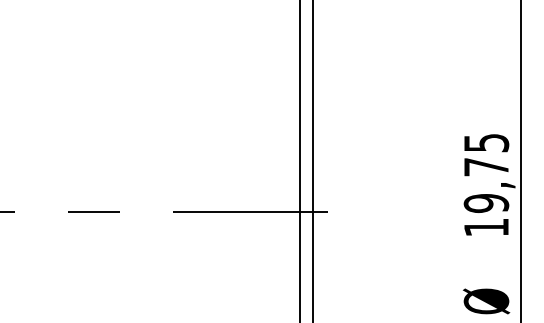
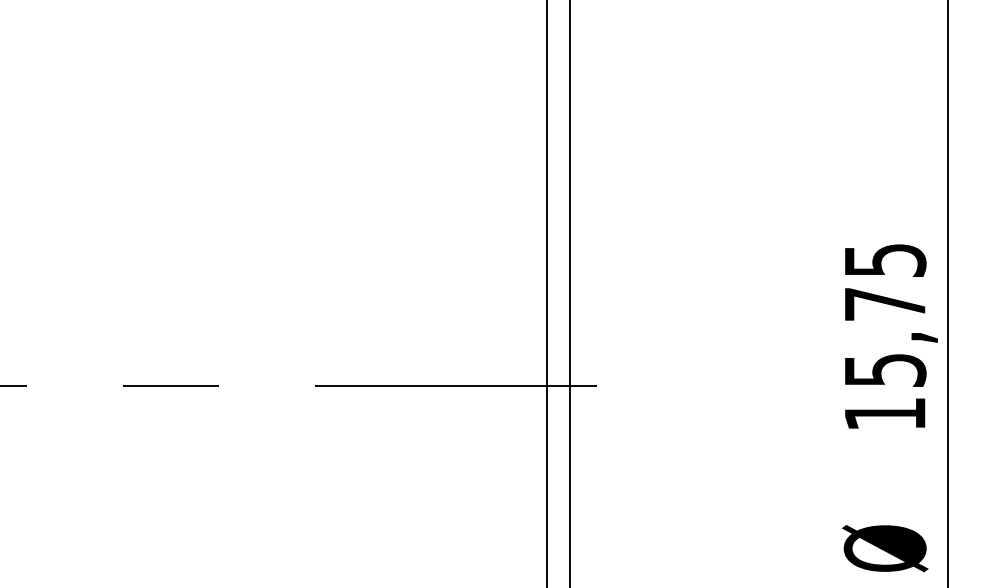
text: (486, 203) -> (885, 370), 19,75 -> 15,75

